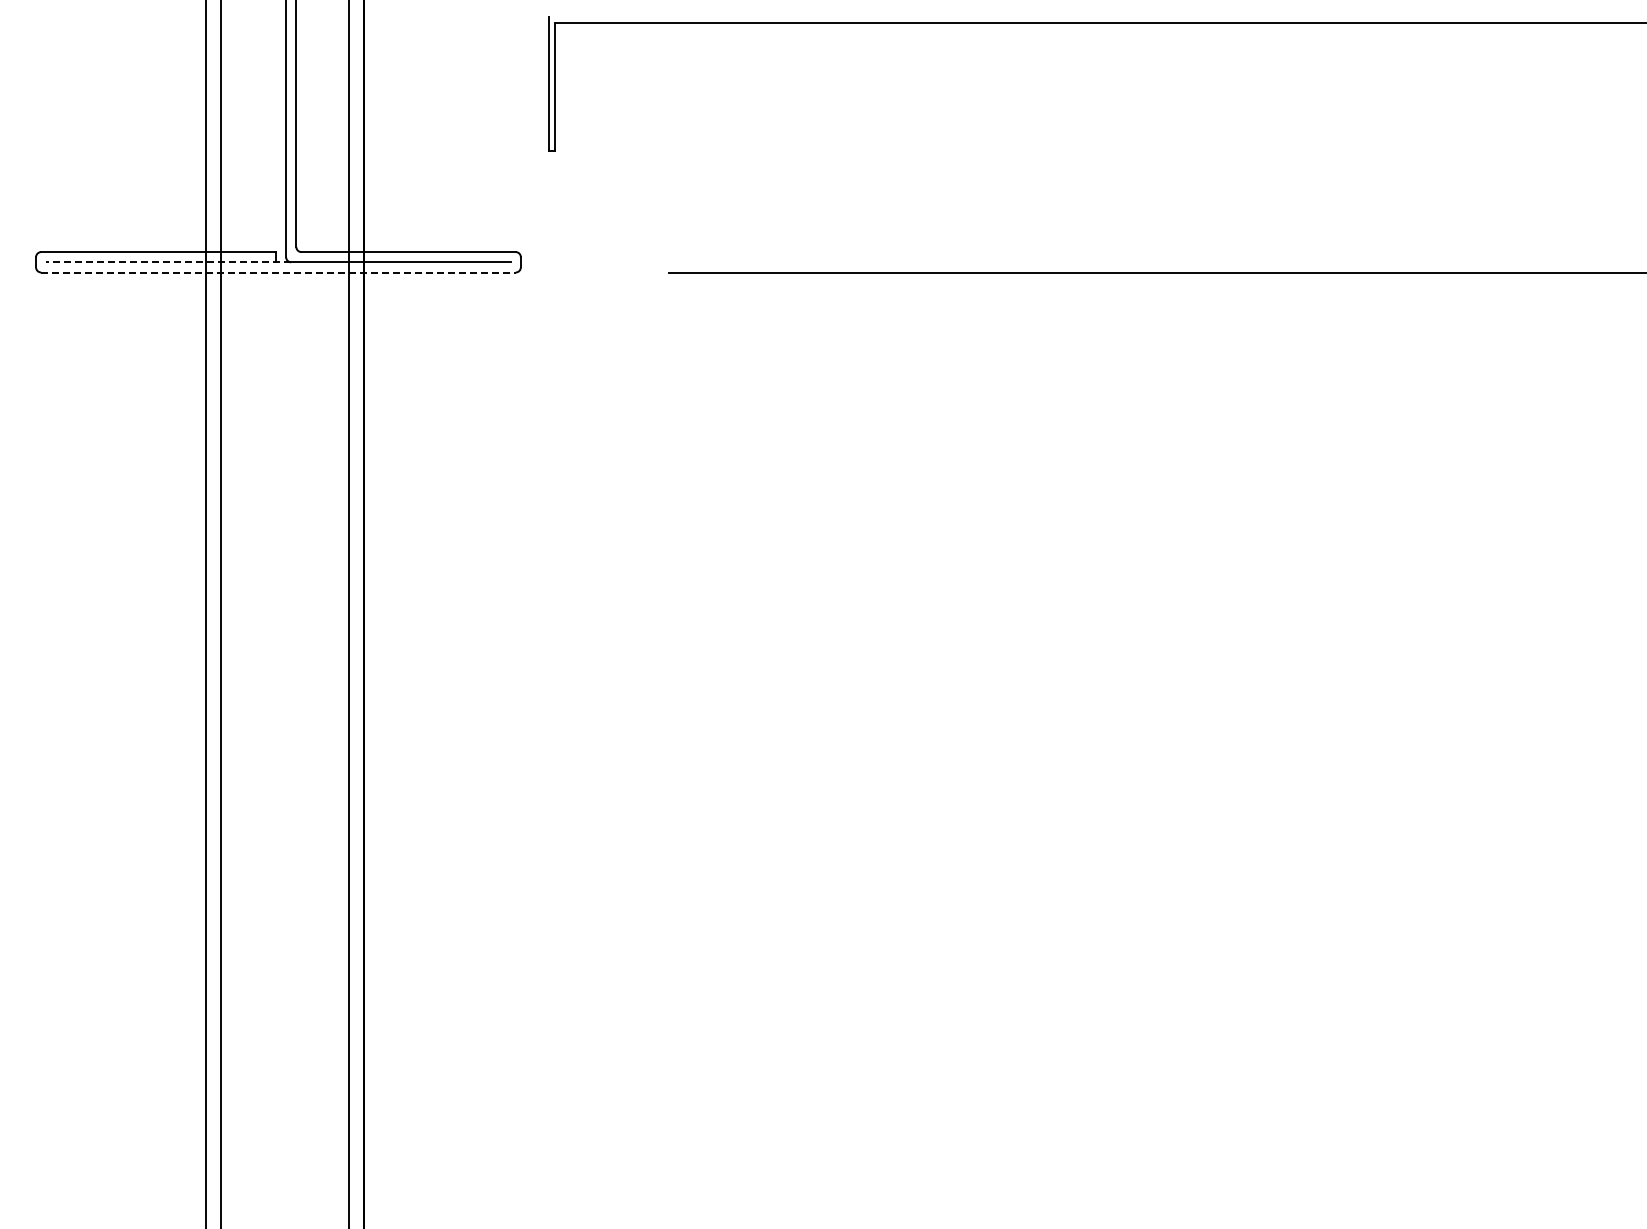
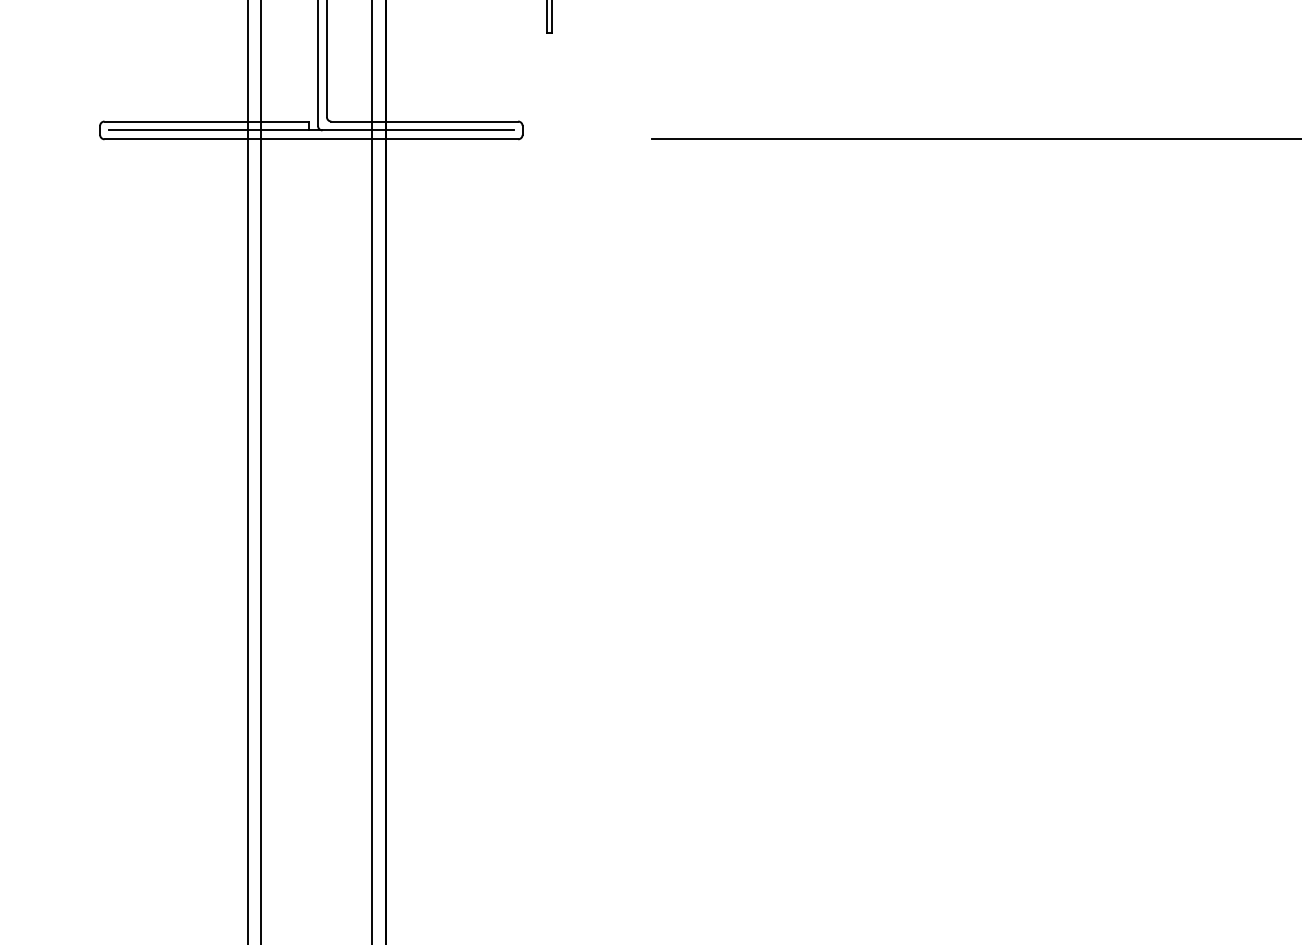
line: (168, 262) -> (215, 130), dashed -> solid
line: (278, 272) -> (311, 139), dashed -> solid

